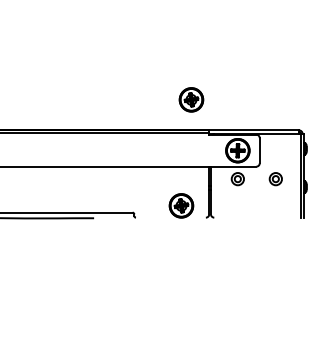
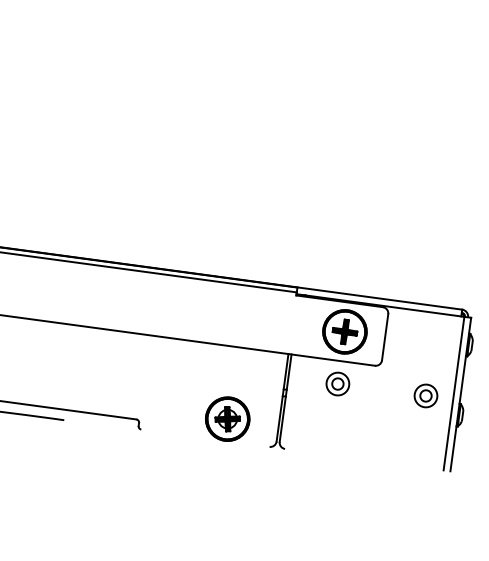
part: (191, 99) -> (272, 226), removed
part: (275, 179) -> (425, 396), moved

